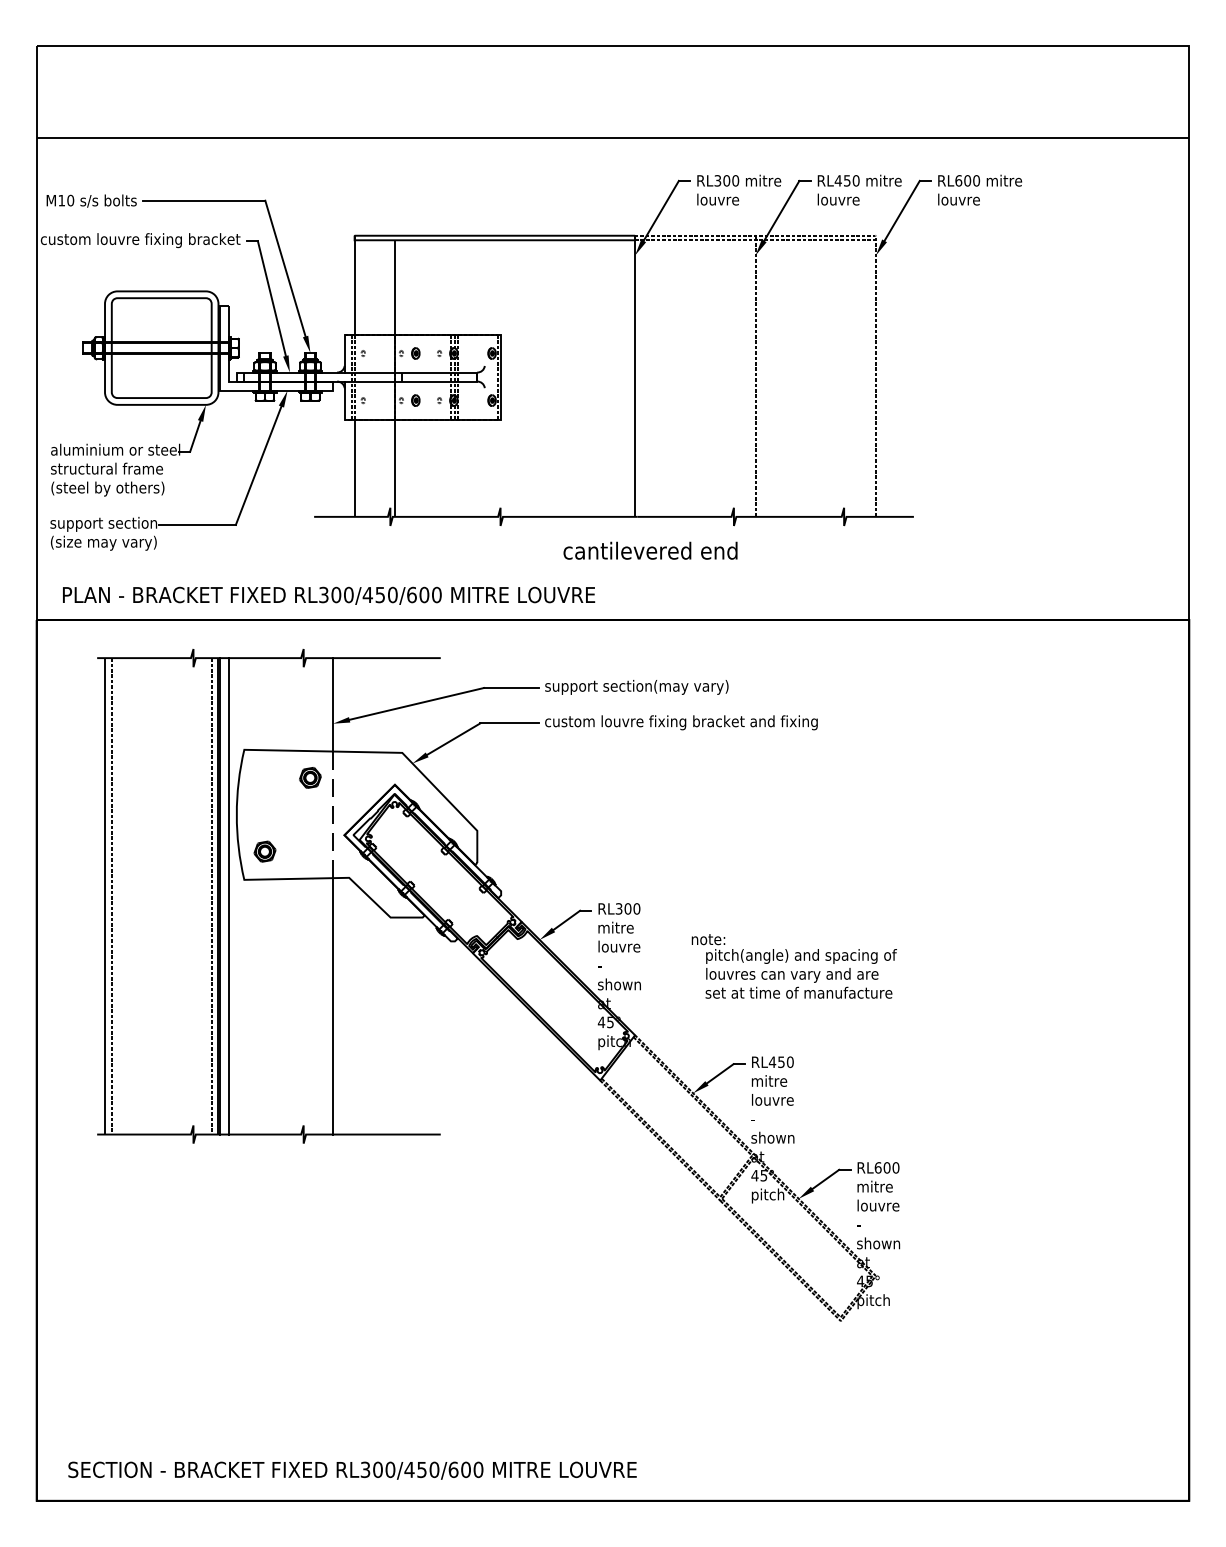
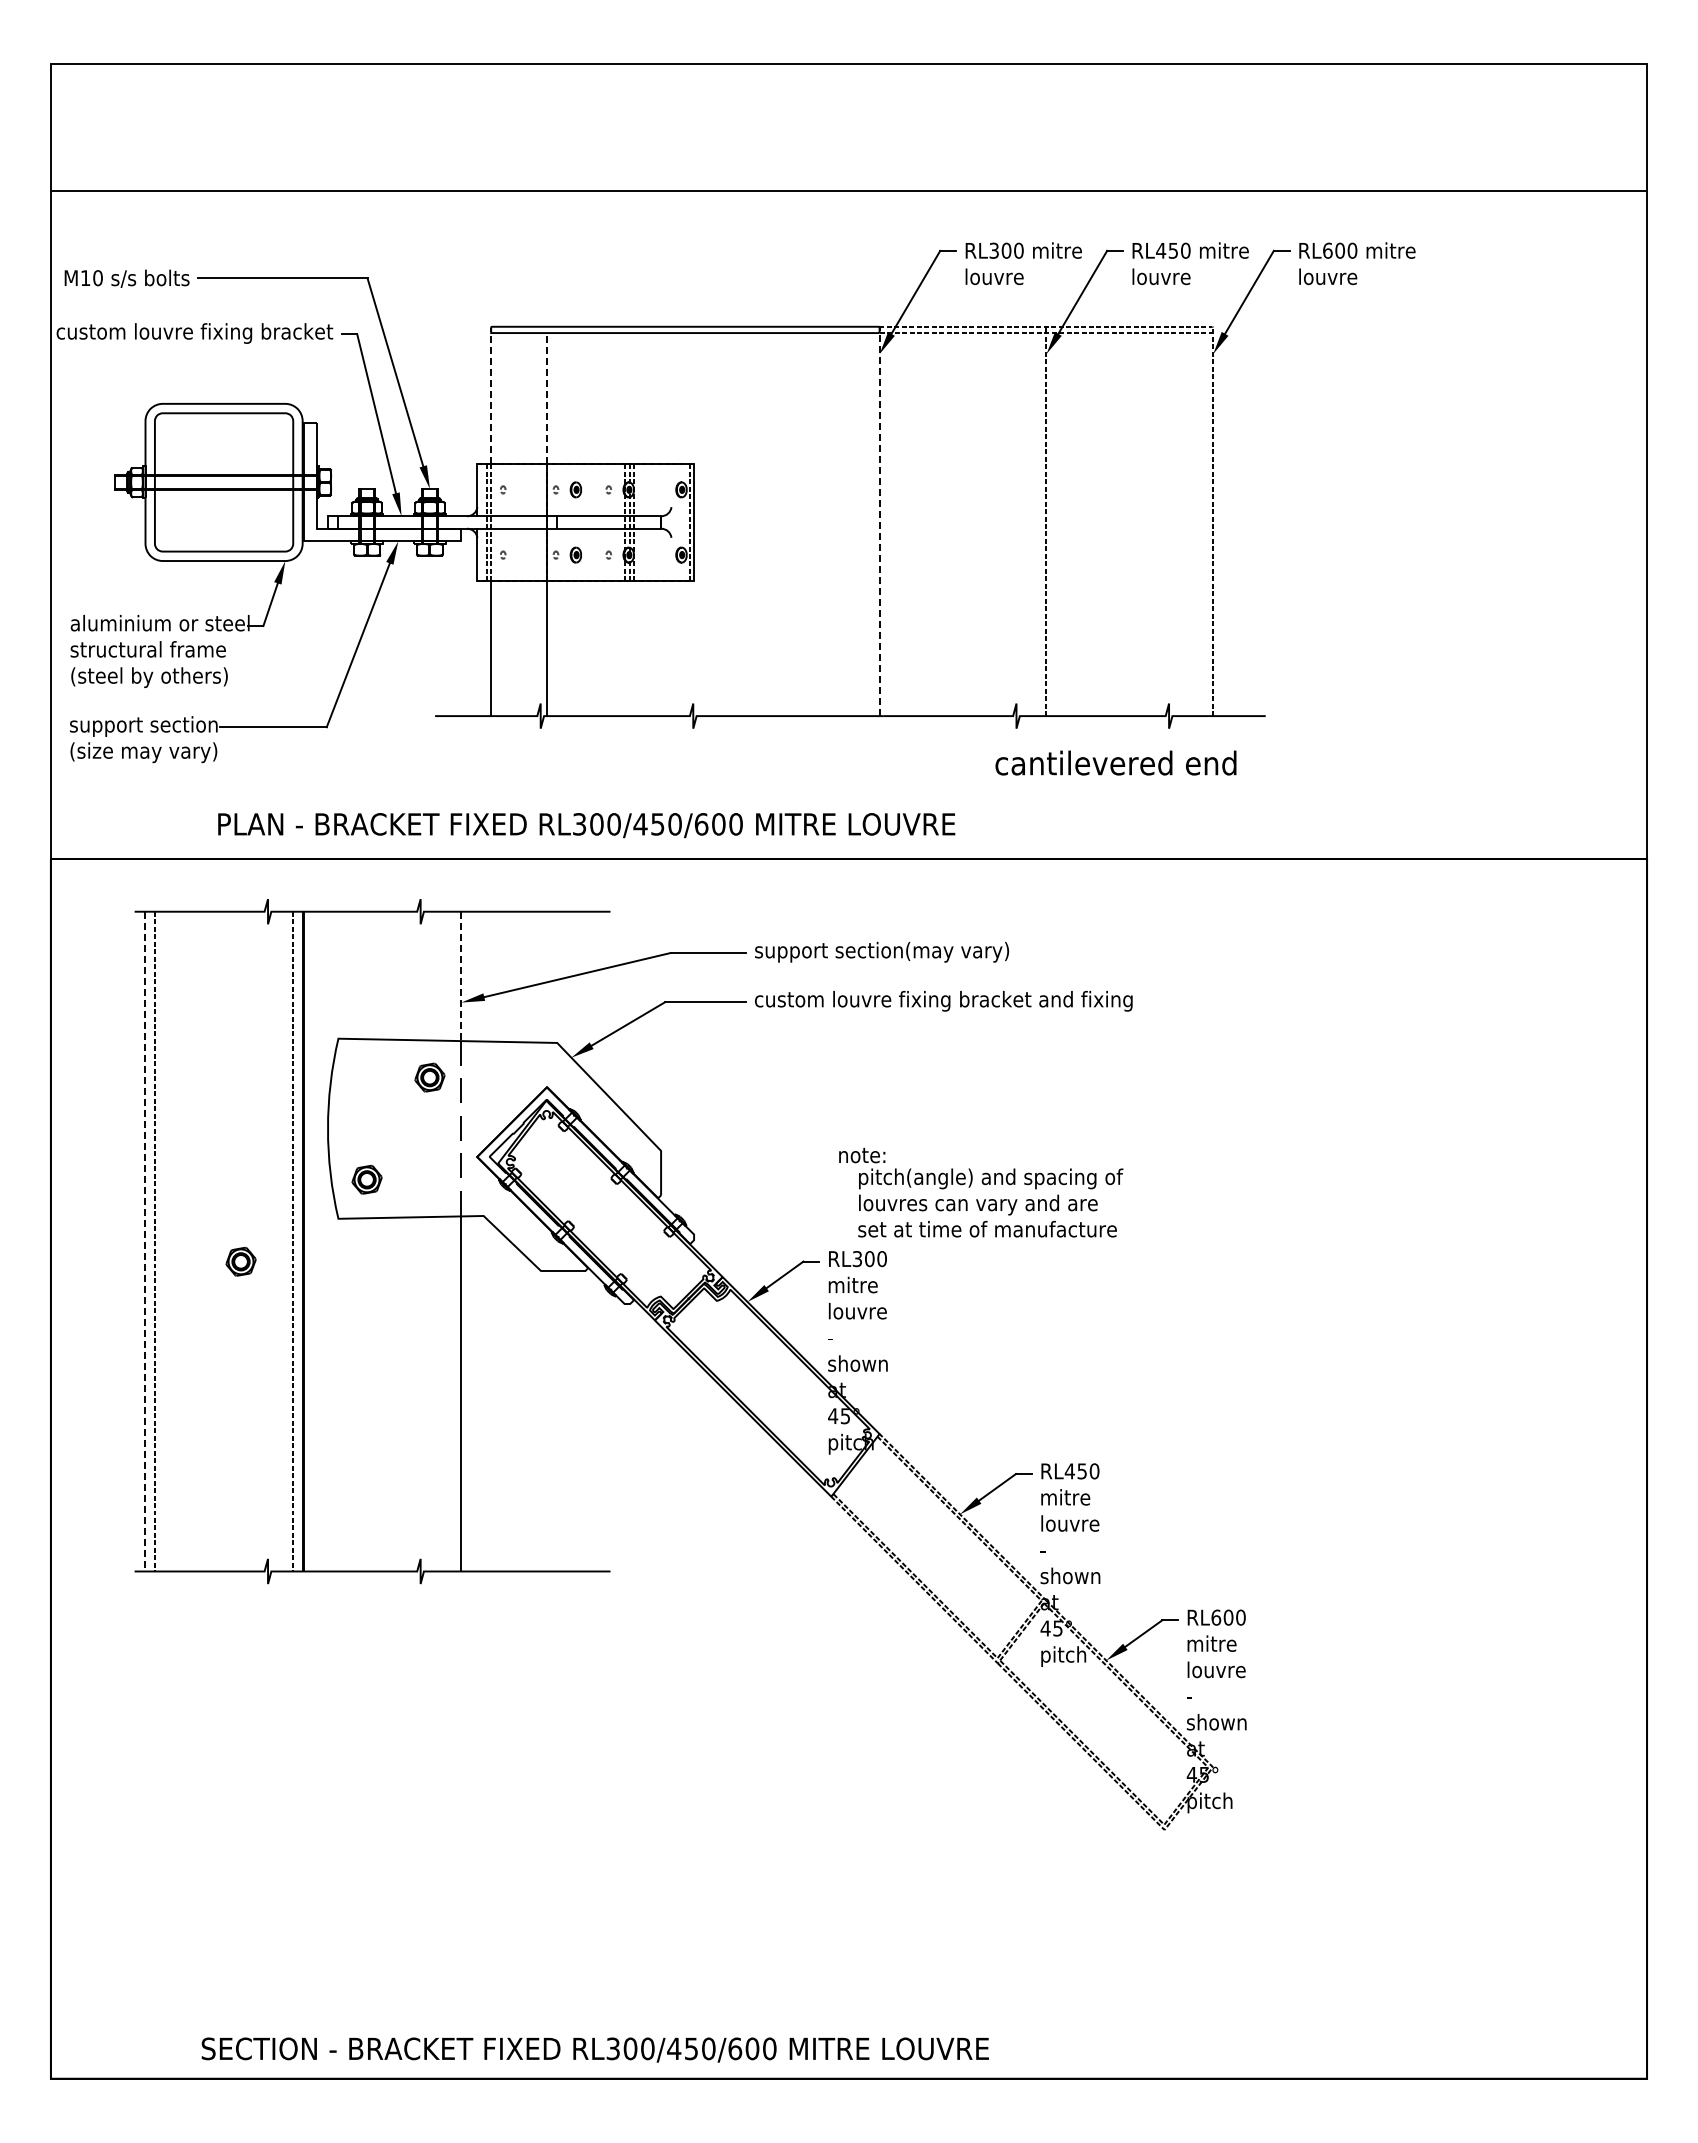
line: (354, 285) -> (491, 395), solid -> dashed
line: (394, 286) -> (546, 397), solid -> dashed
line: (635, 376) -> (879, 521), solid -> dashed
text: (650, 550) -> (1115, 762), moved
text: (328, 595) -> (586, 825), moved
line: (333, 704) -> (461, 976), solid -> dashed
line: (105, 896) -> (145, 1241), solid -> dashed
line: (228, 896) -> (316, 1241), removed
part: (173, 910) -> (240, 1261), added
text: (794, 966) -> (981, 1192), moved
text: (351, 1470) -> (594, 2049), moved

